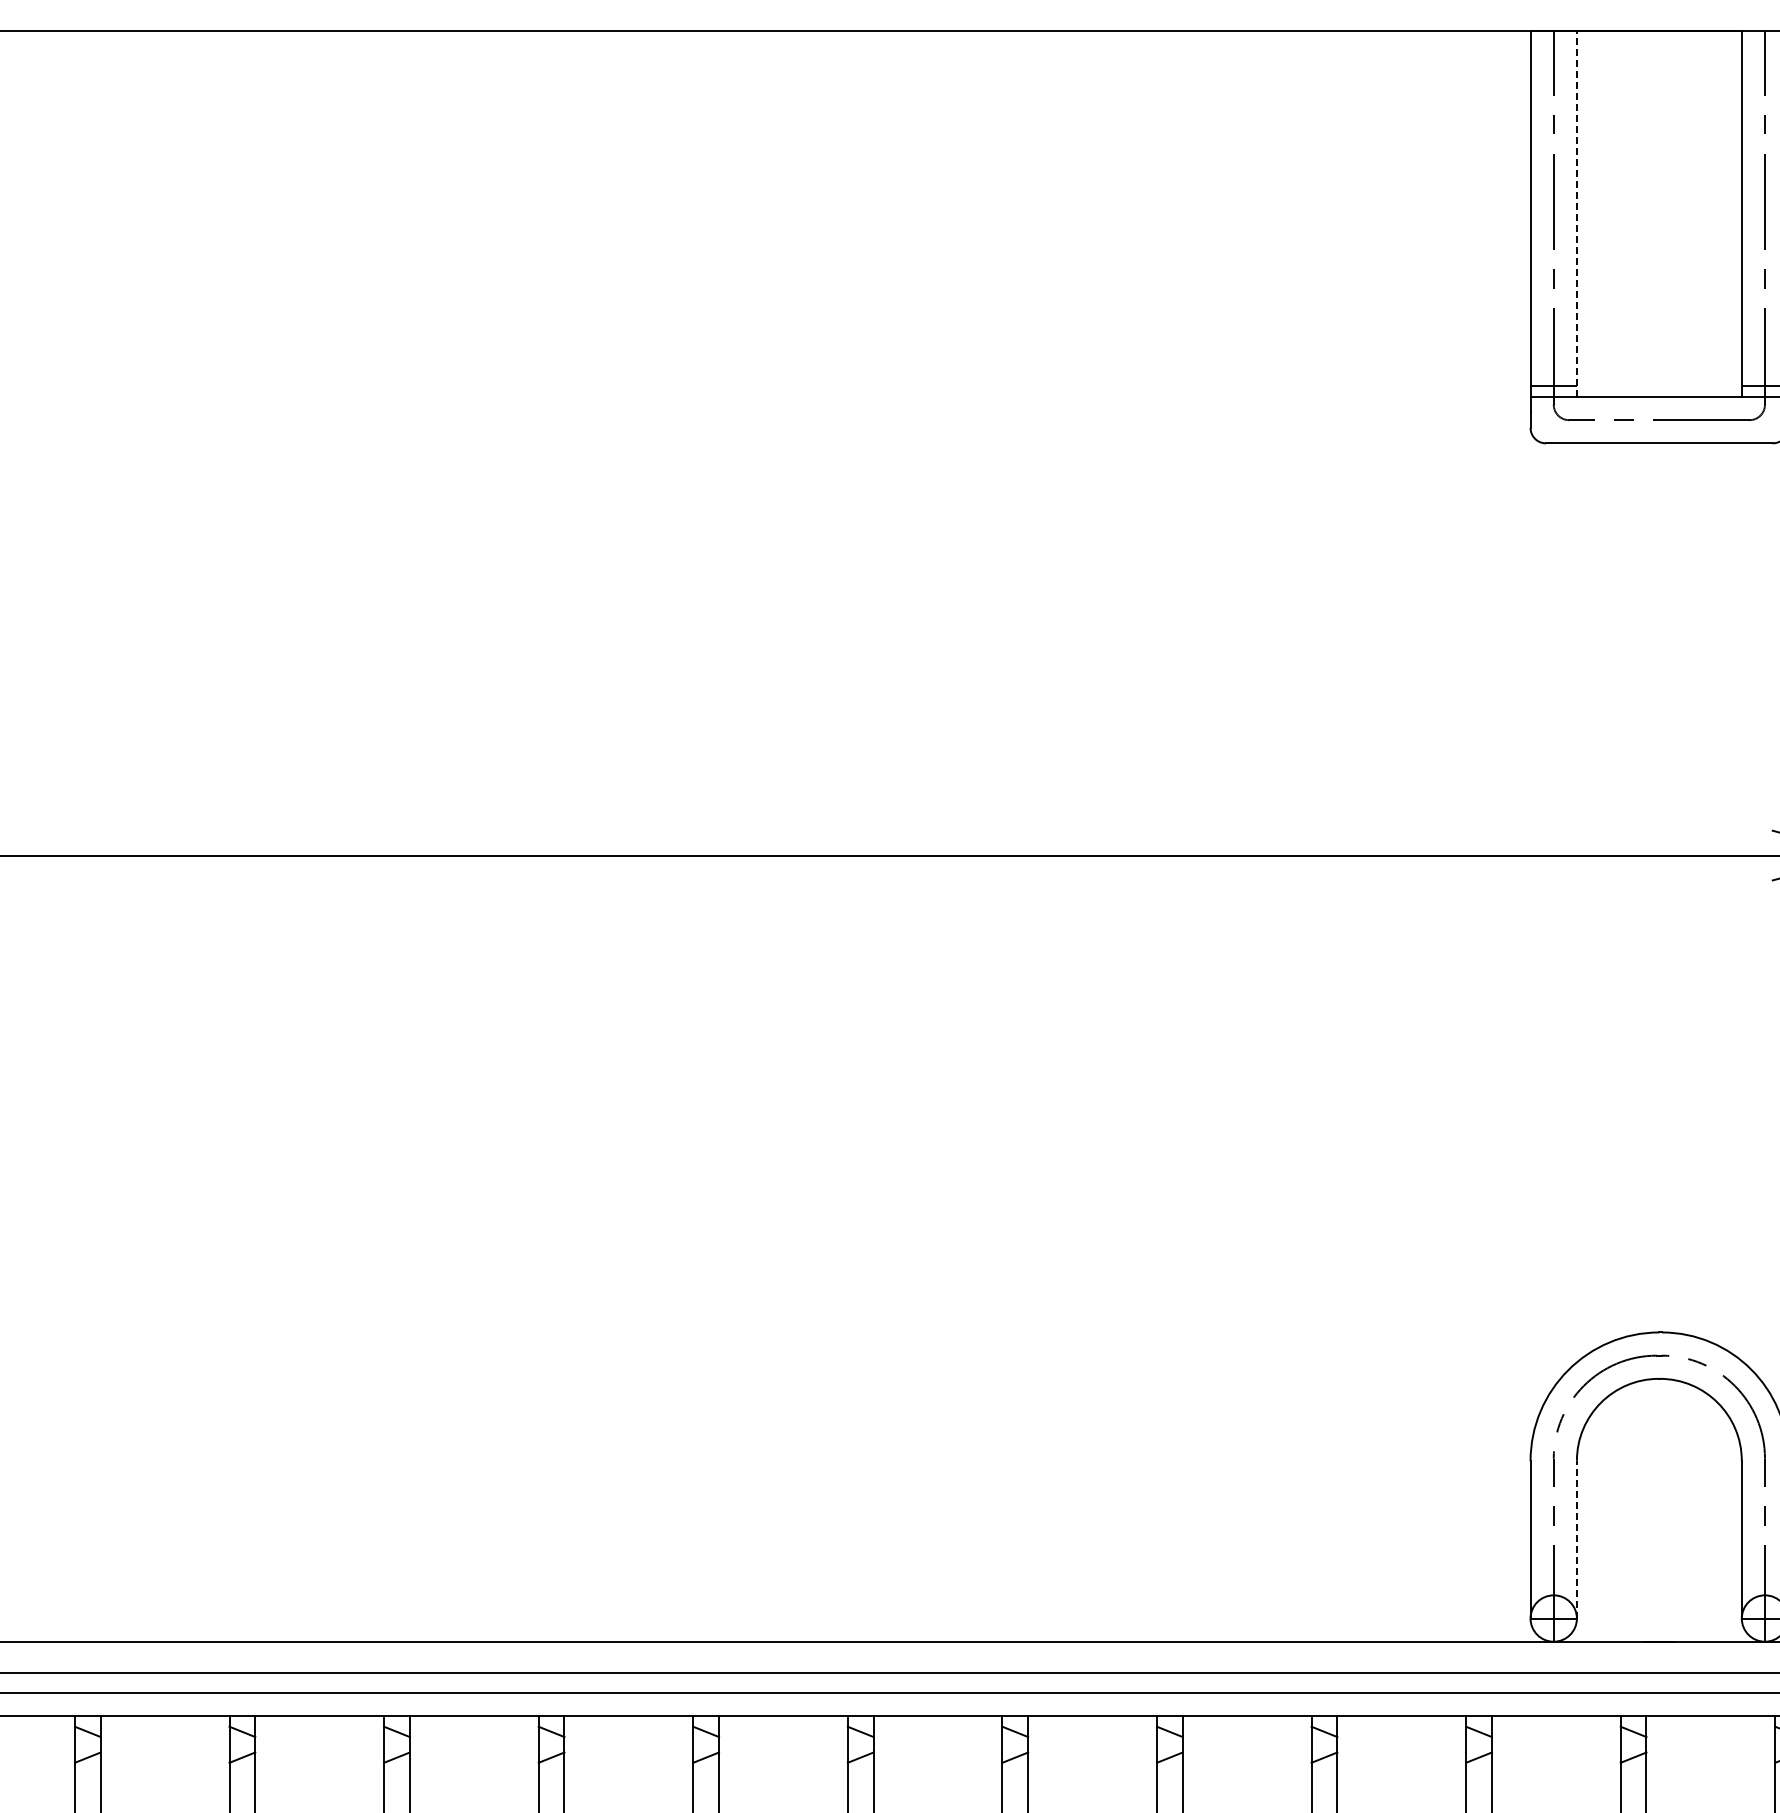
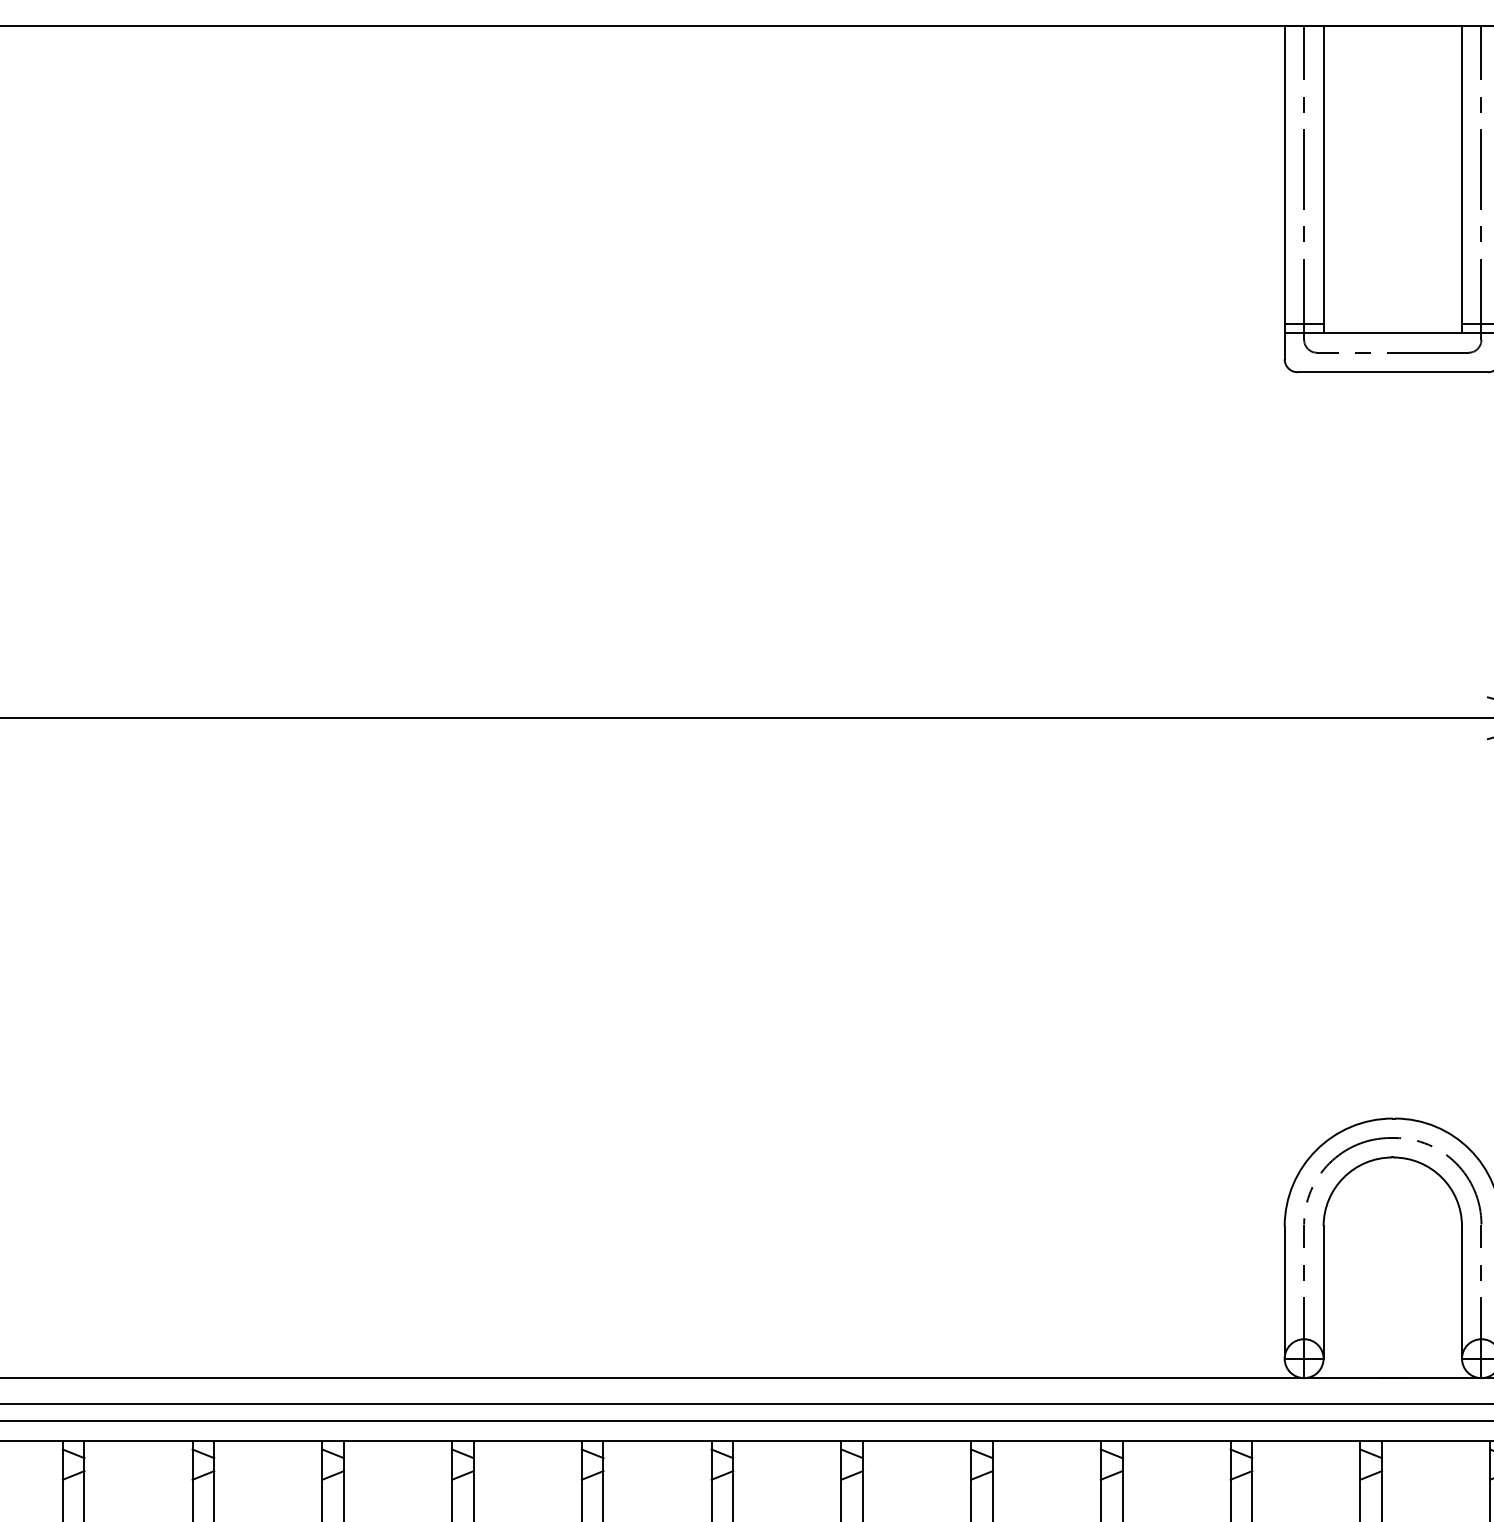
line: (1576, 214) -> (1323, 180), dashed -> solid
line: (1576, 1539) -> (1323, 1292), dashed -> solid

